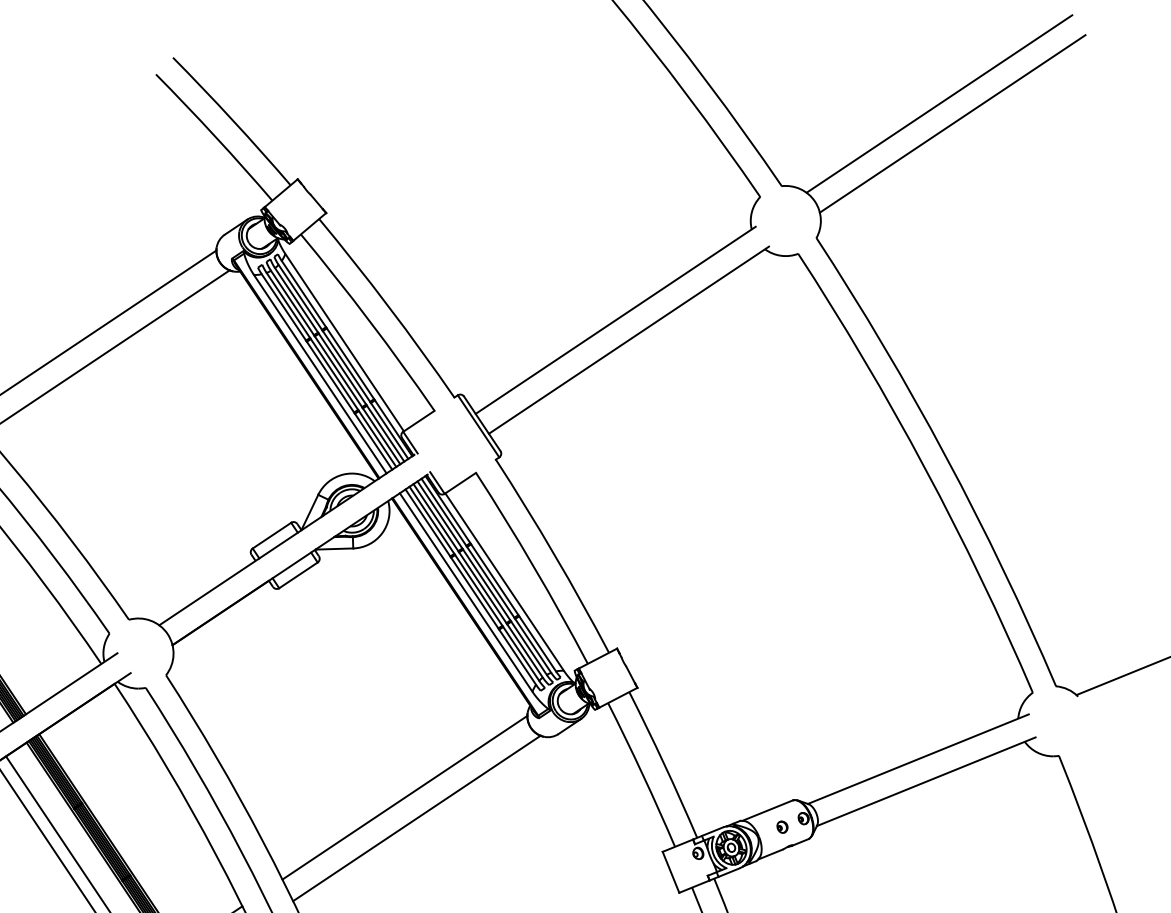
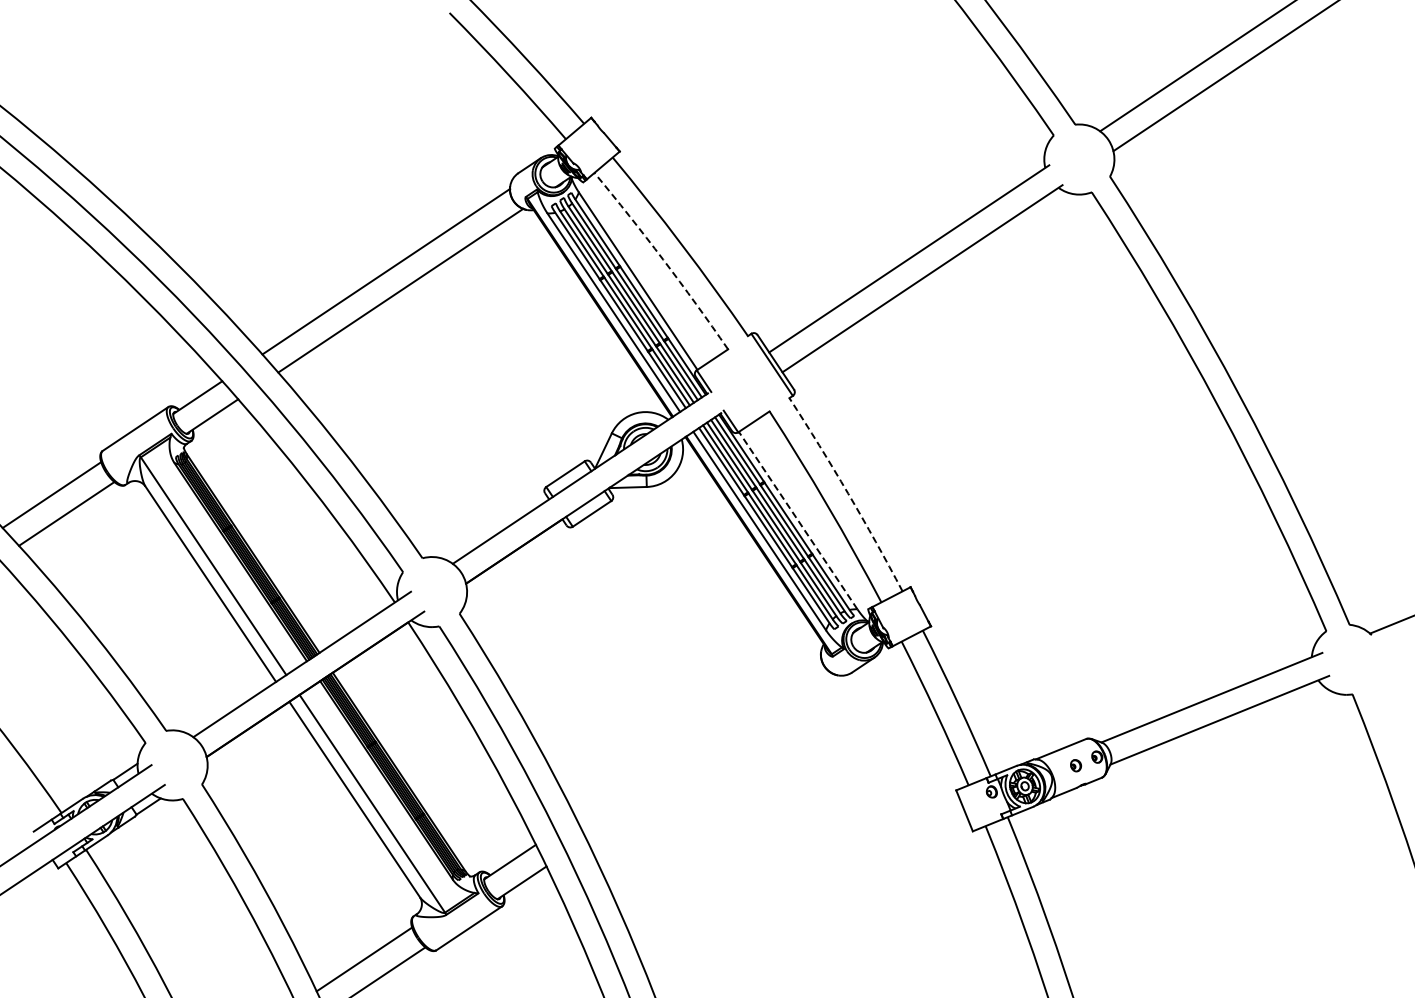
arc: (369, 320) -> (663, 259), solid -> dashed
arc: (554, 554) -> (848, 493), solid -> dashed
line: (504, 581) -> (798, 520), solid -> dashed
line: (404, 797) -> (698, 736), removed
line: (416, 817) -> (710, 756), removed

